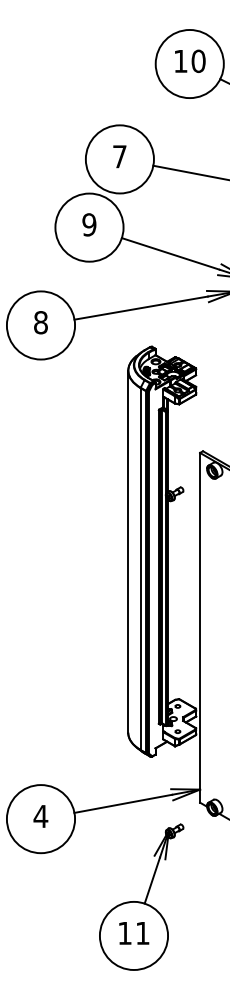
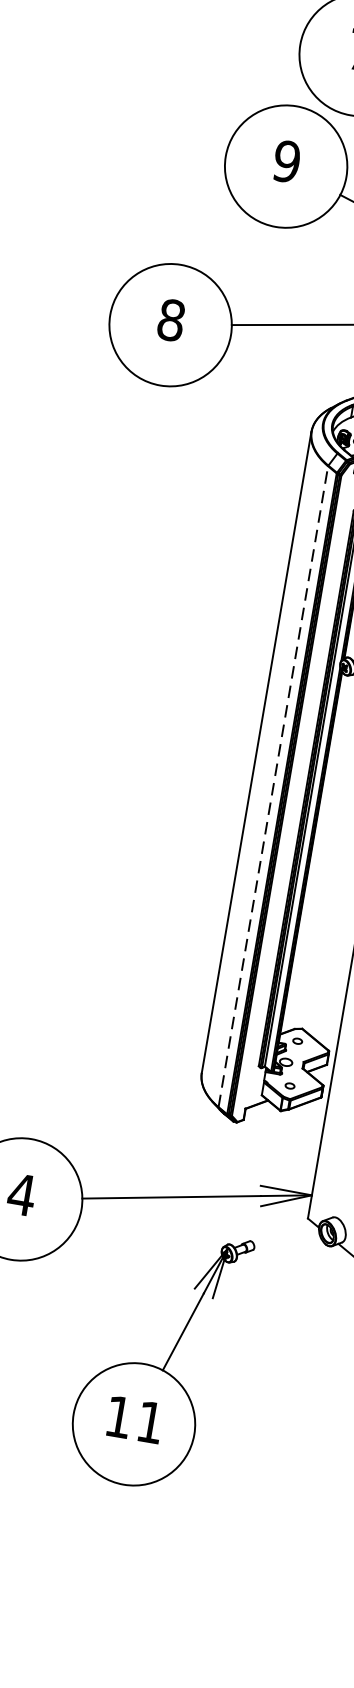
line: (140, 569) -> (272, 787), solid -> dashed
part: (141, 896) -> (159, 1356), moved

